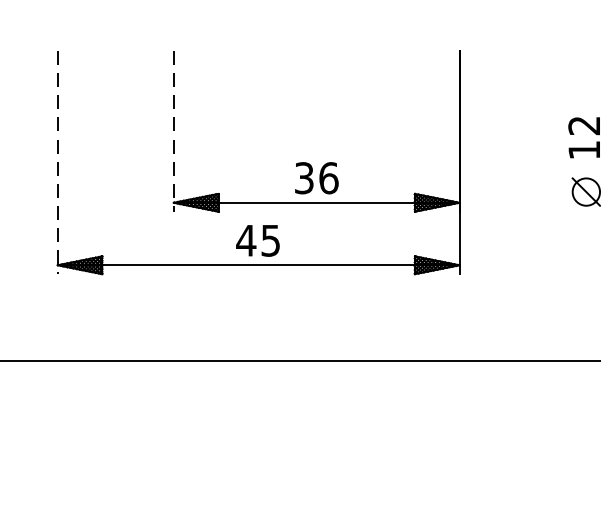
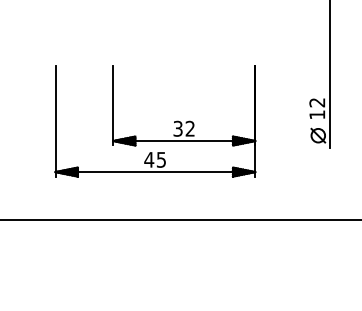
line: (174, 131) -> (113, 105), dashed -> solid
line: (57, 163) -> (55, 121), dashed -> solid
text: (329, 177) -> (190, 128), 36 -> 32

